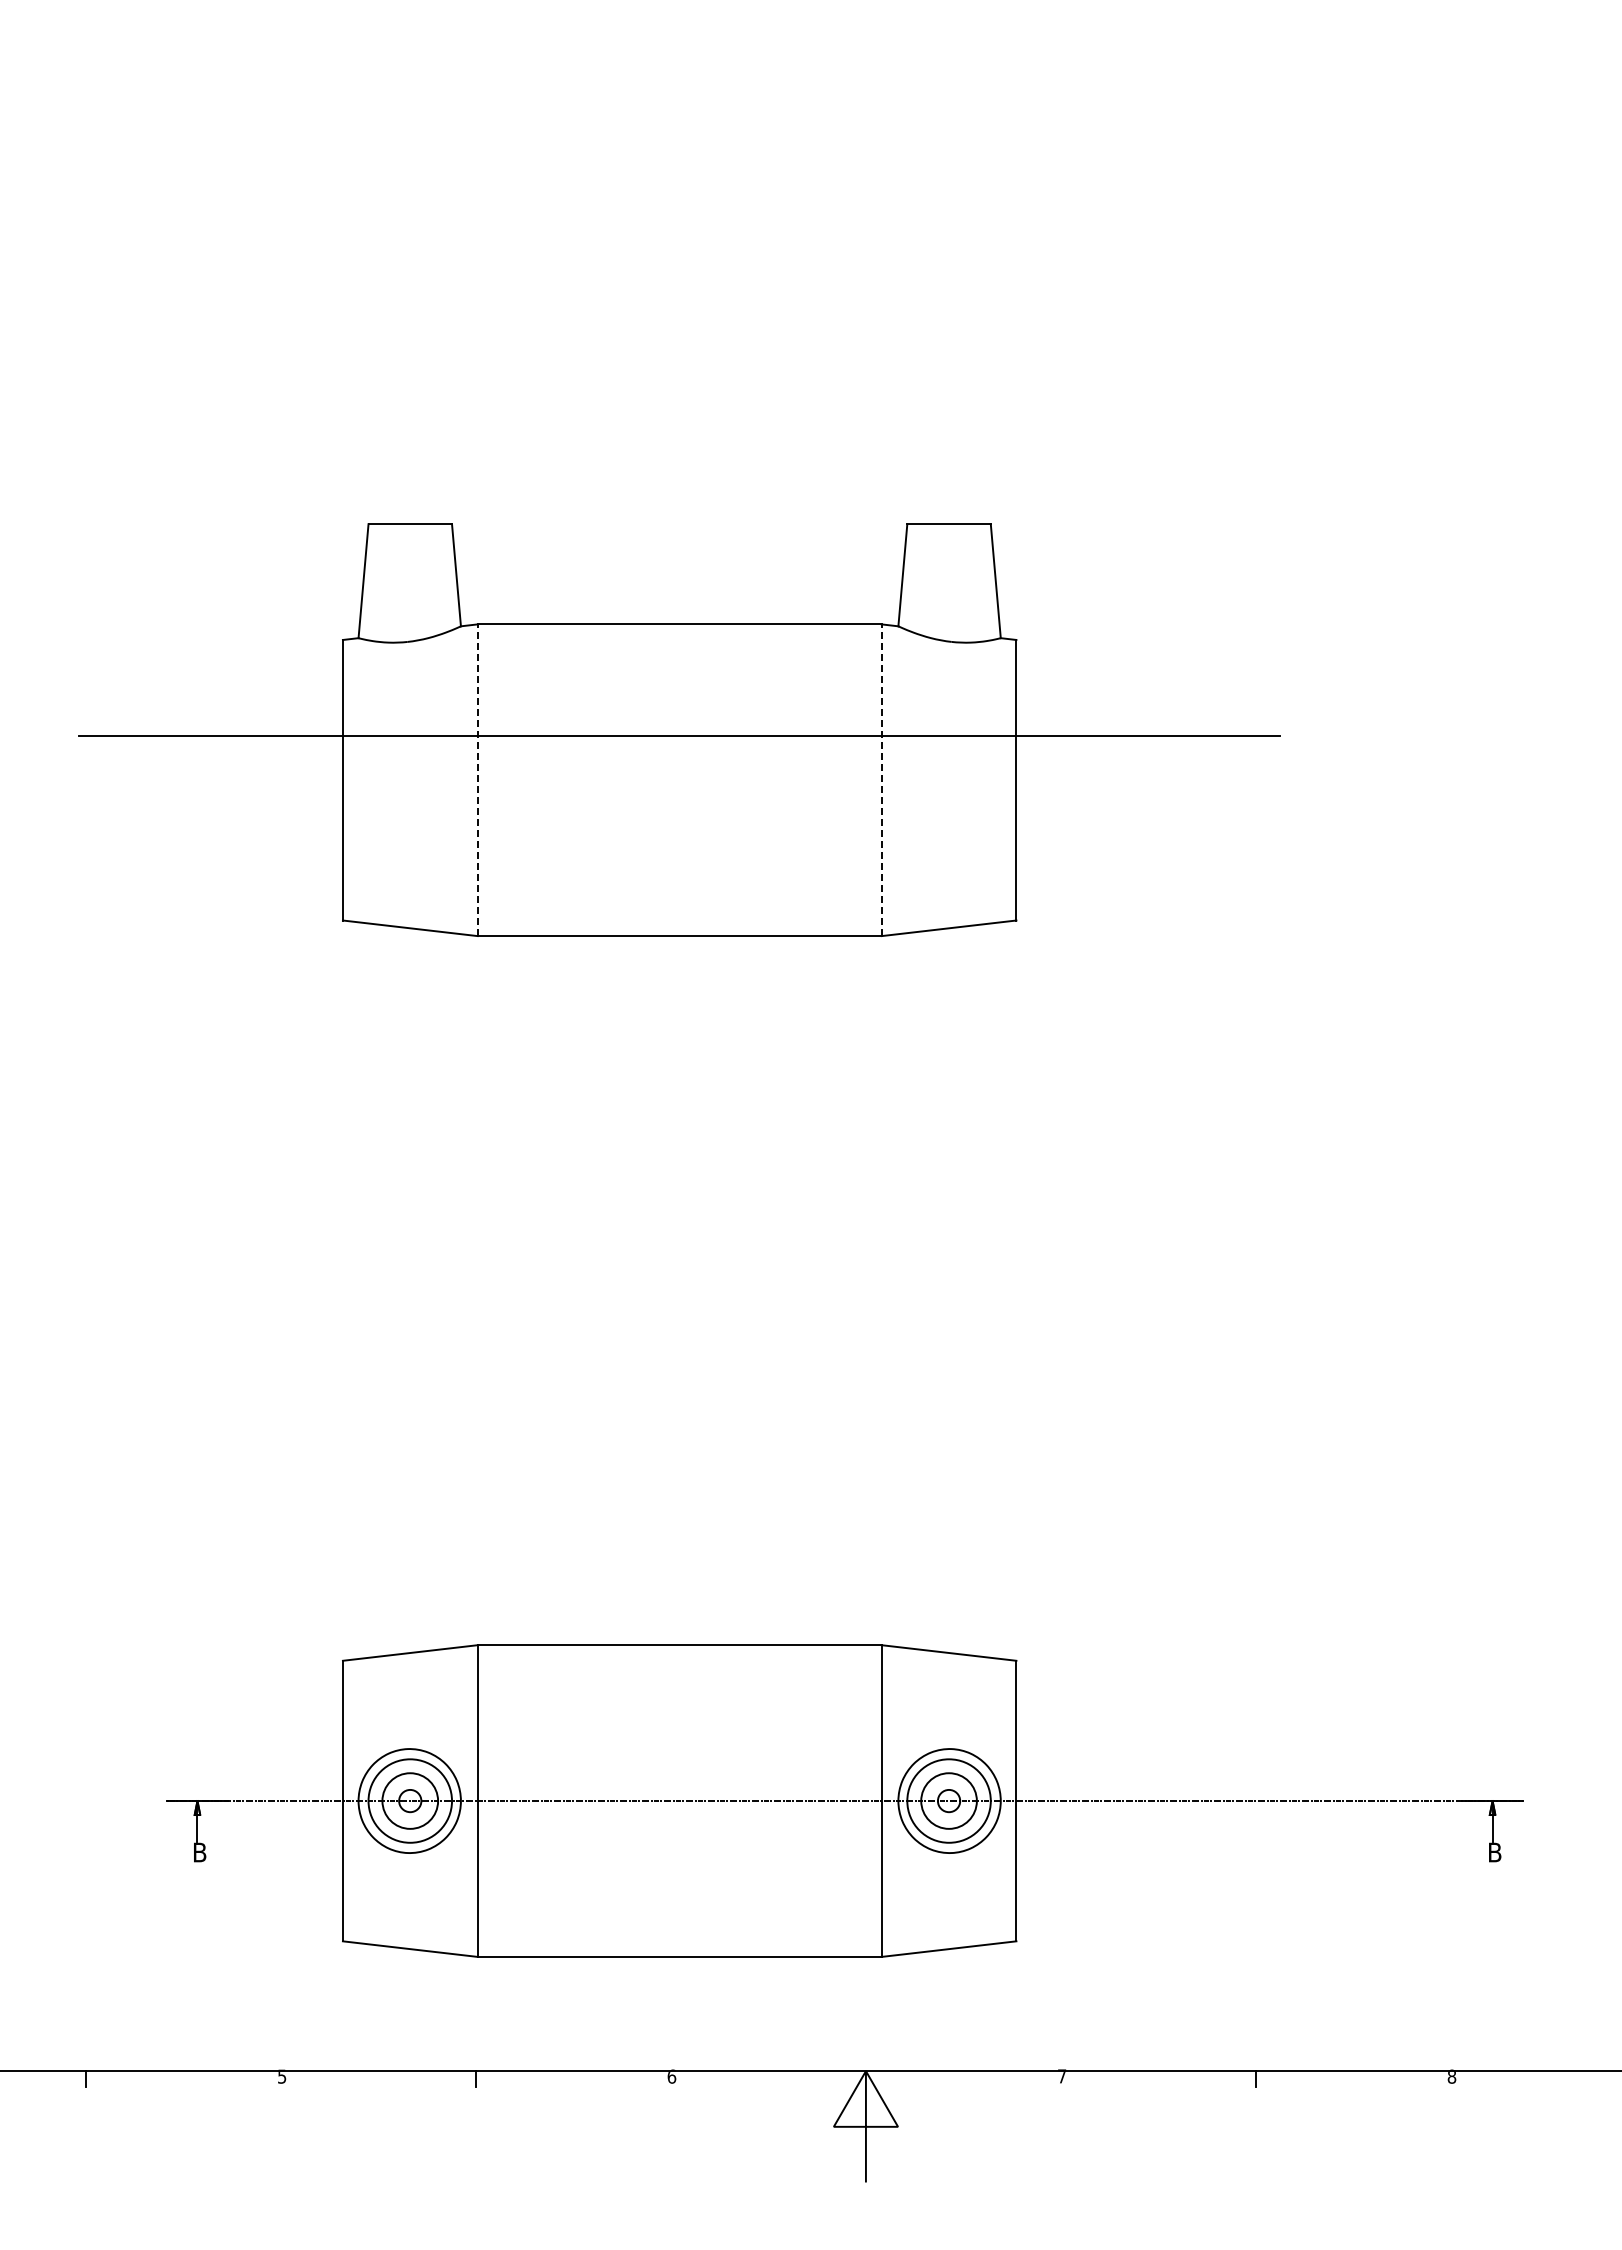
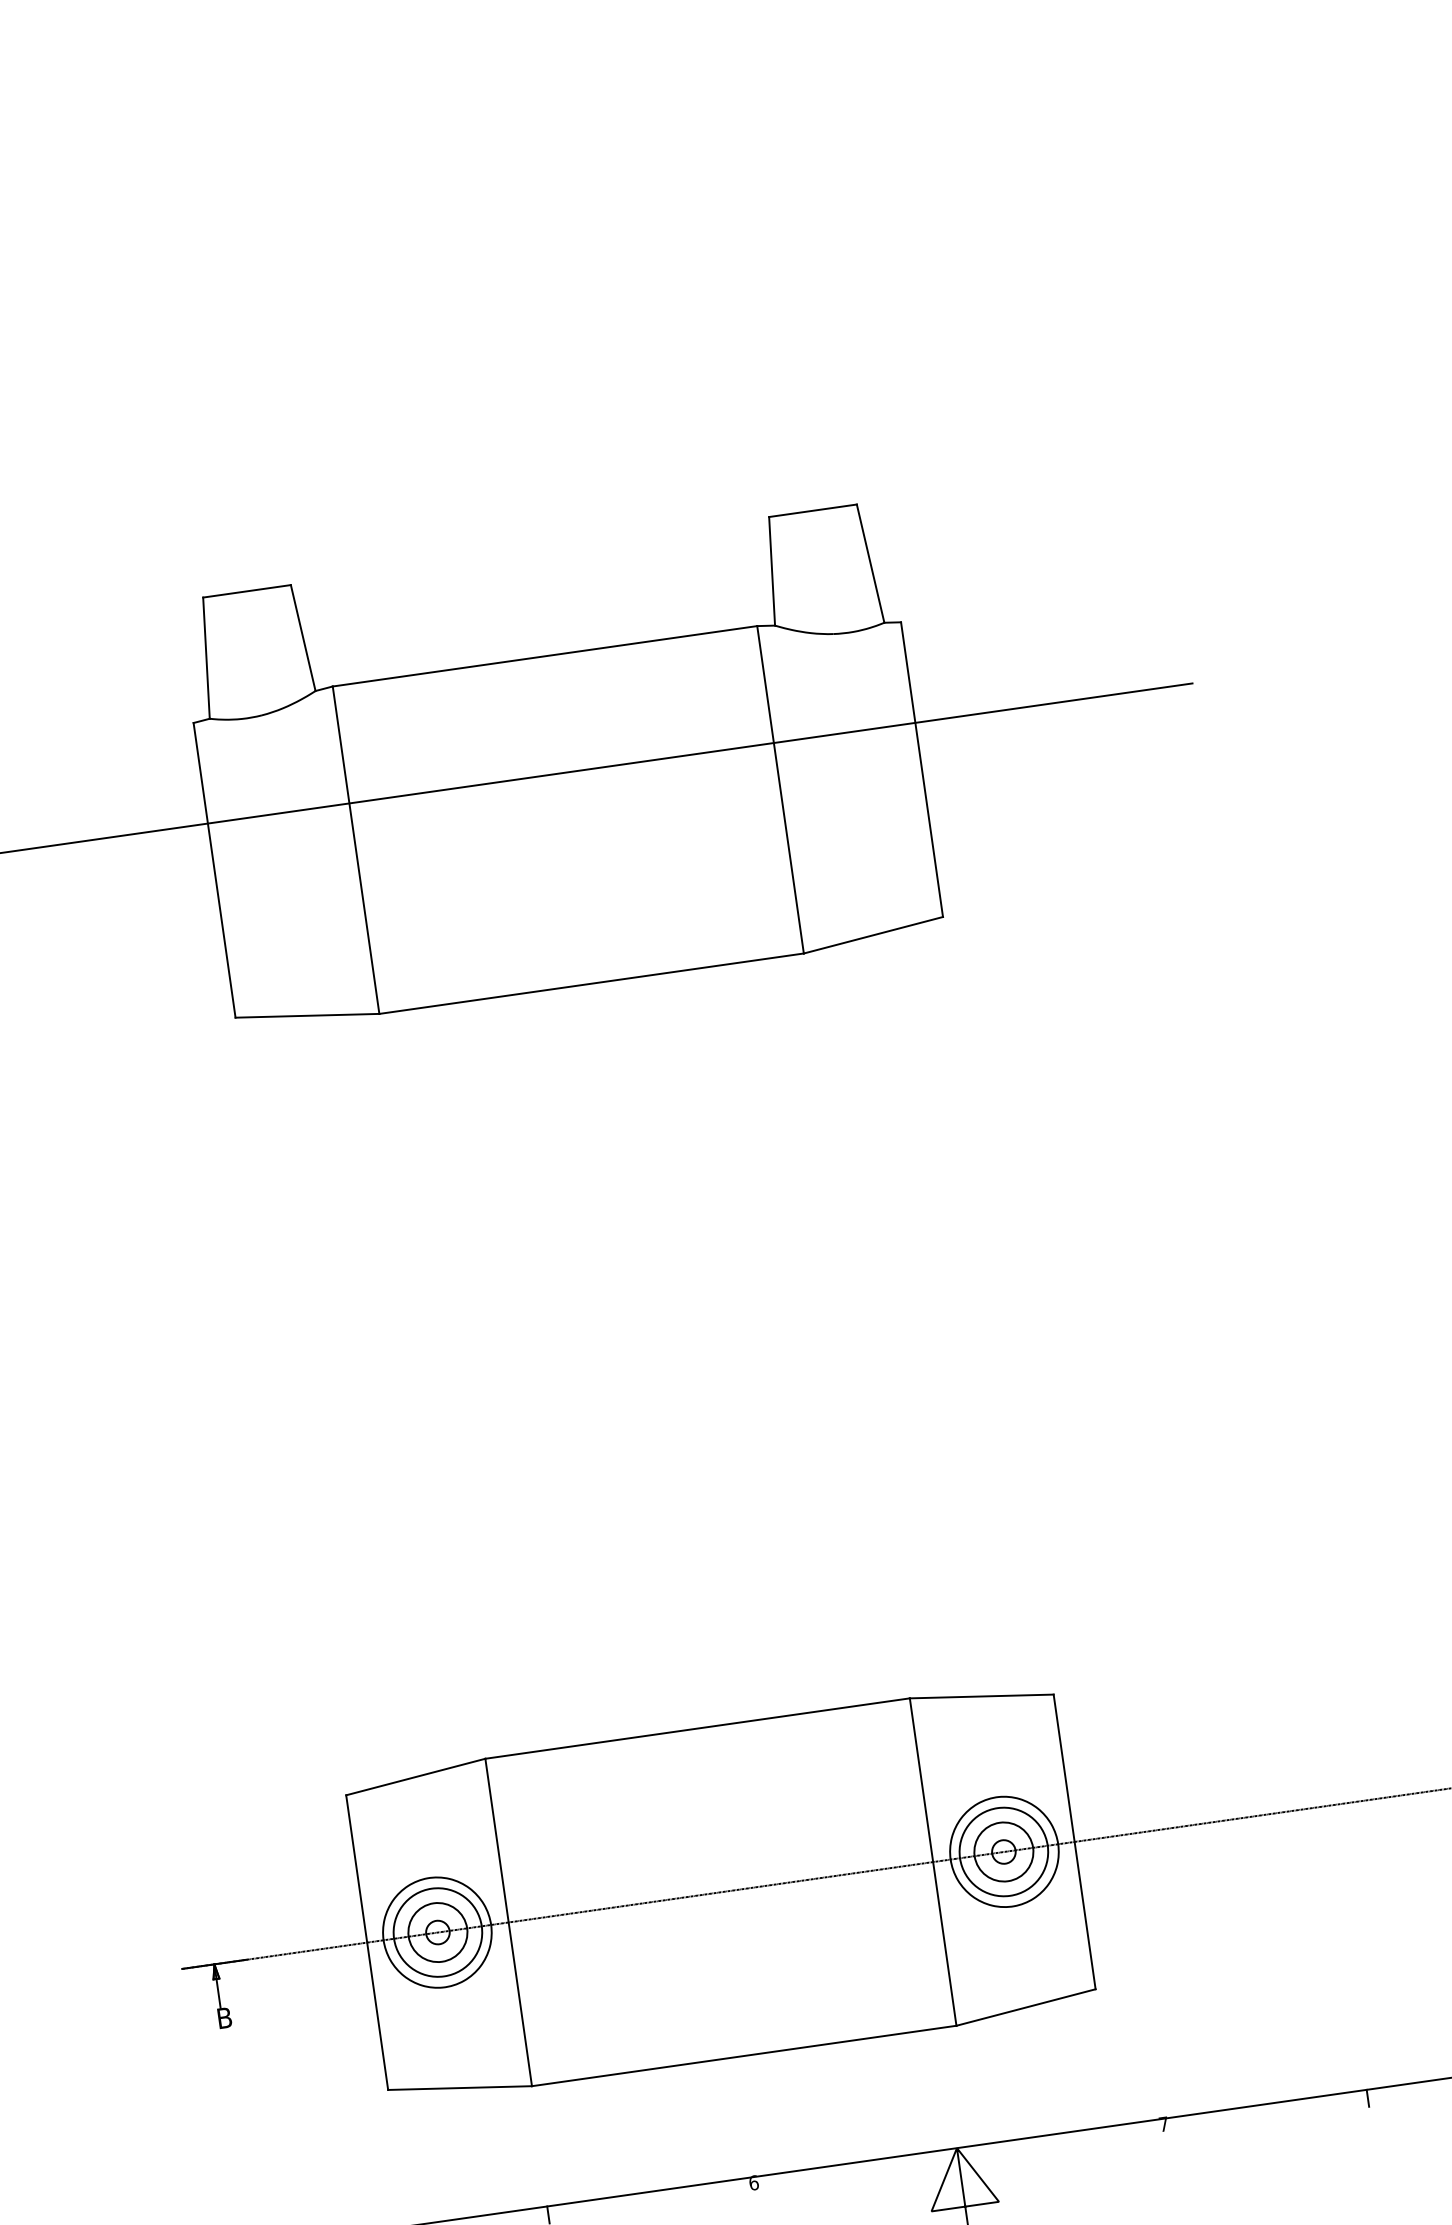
line: (477, 780) -> (355, 850), dashed -> solid
line: (881, 780) -> (780, 790), dashed -> solid

